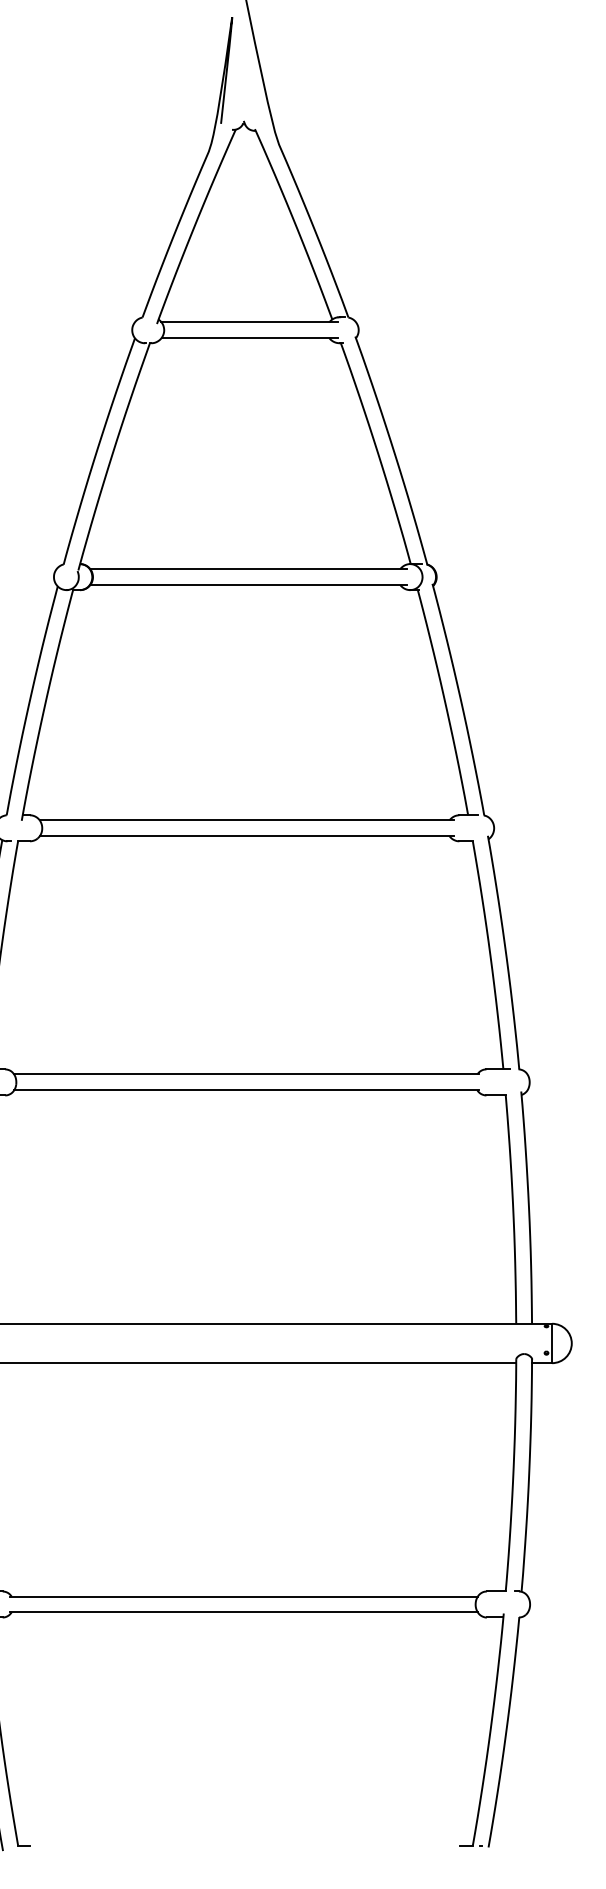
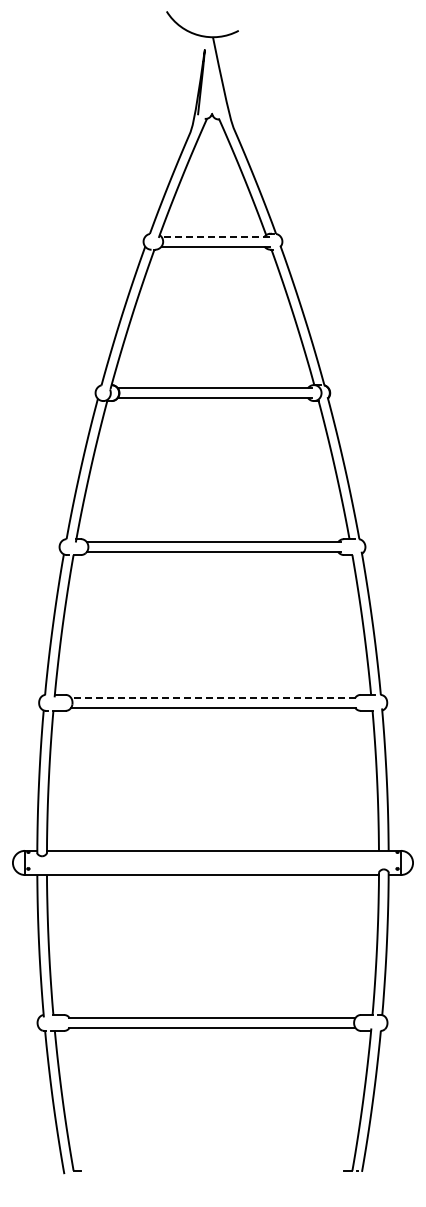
line: (249, 321) -> (215, 236), solid -> dashed
line: (246, 1075) -> (213, 698), solid -> dashed

